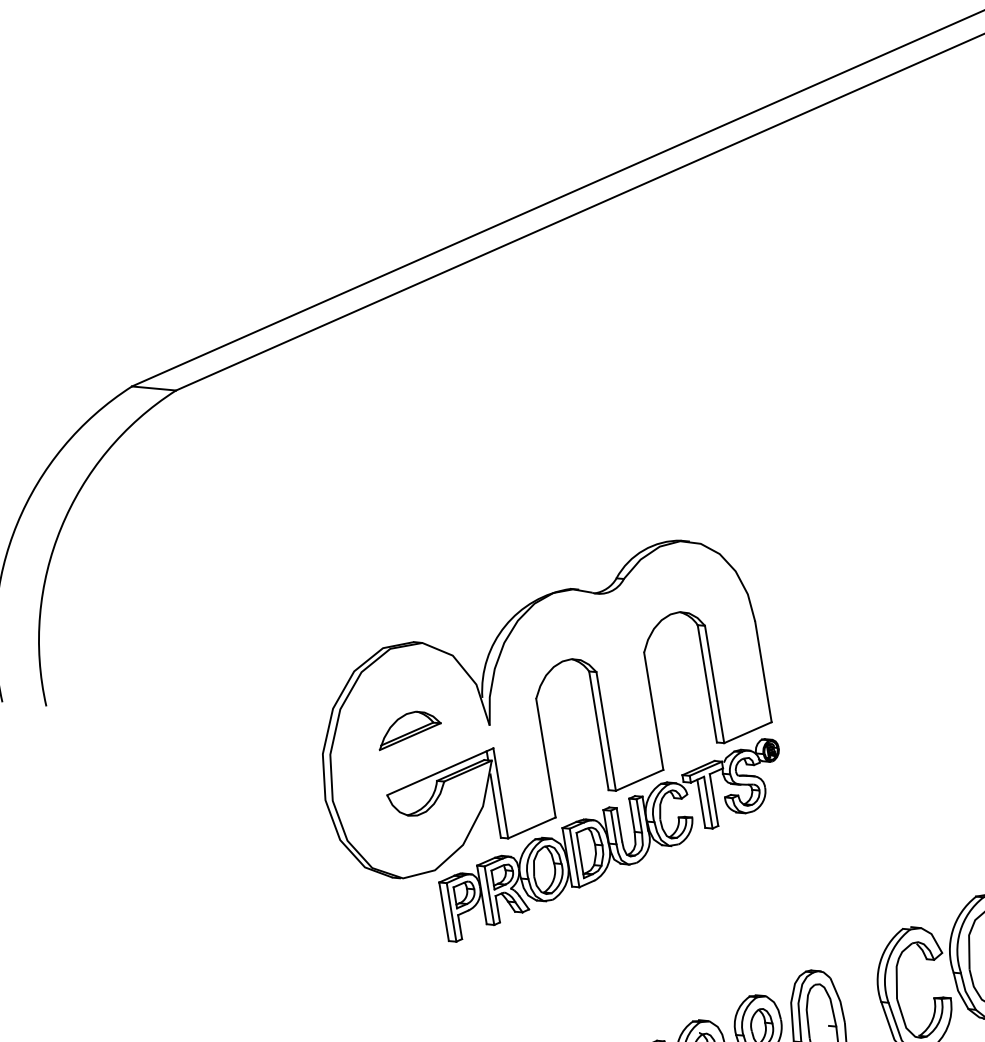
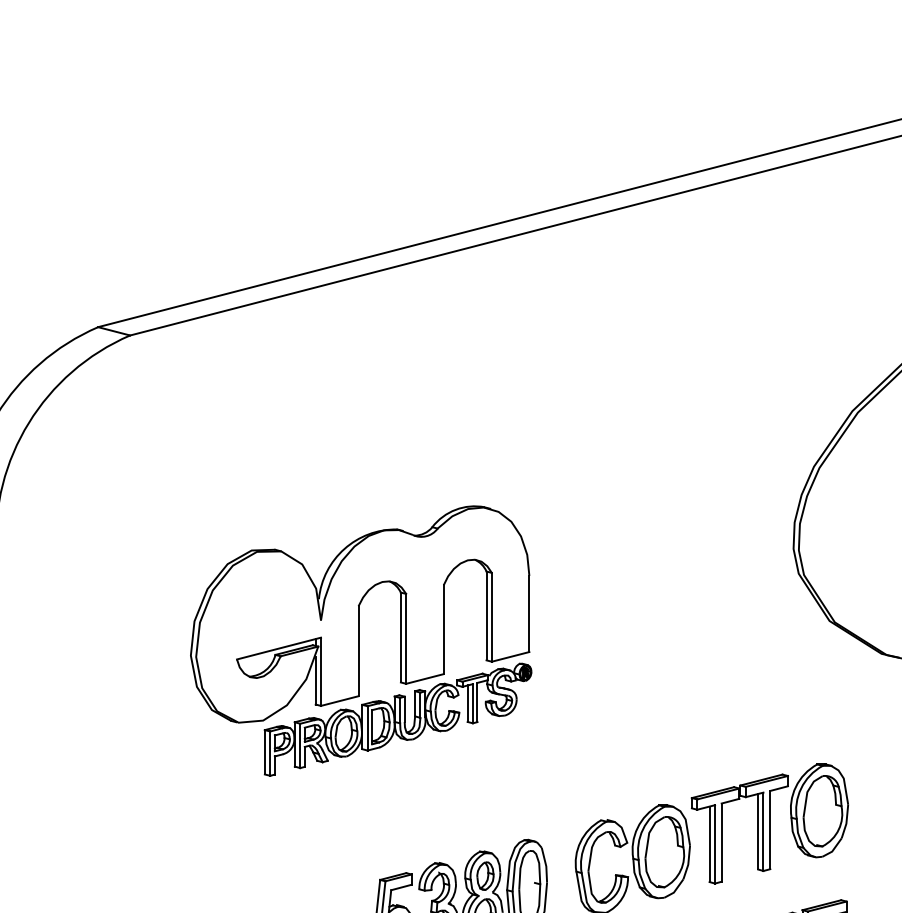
part: (409, 729) -> (261, 613), removed

